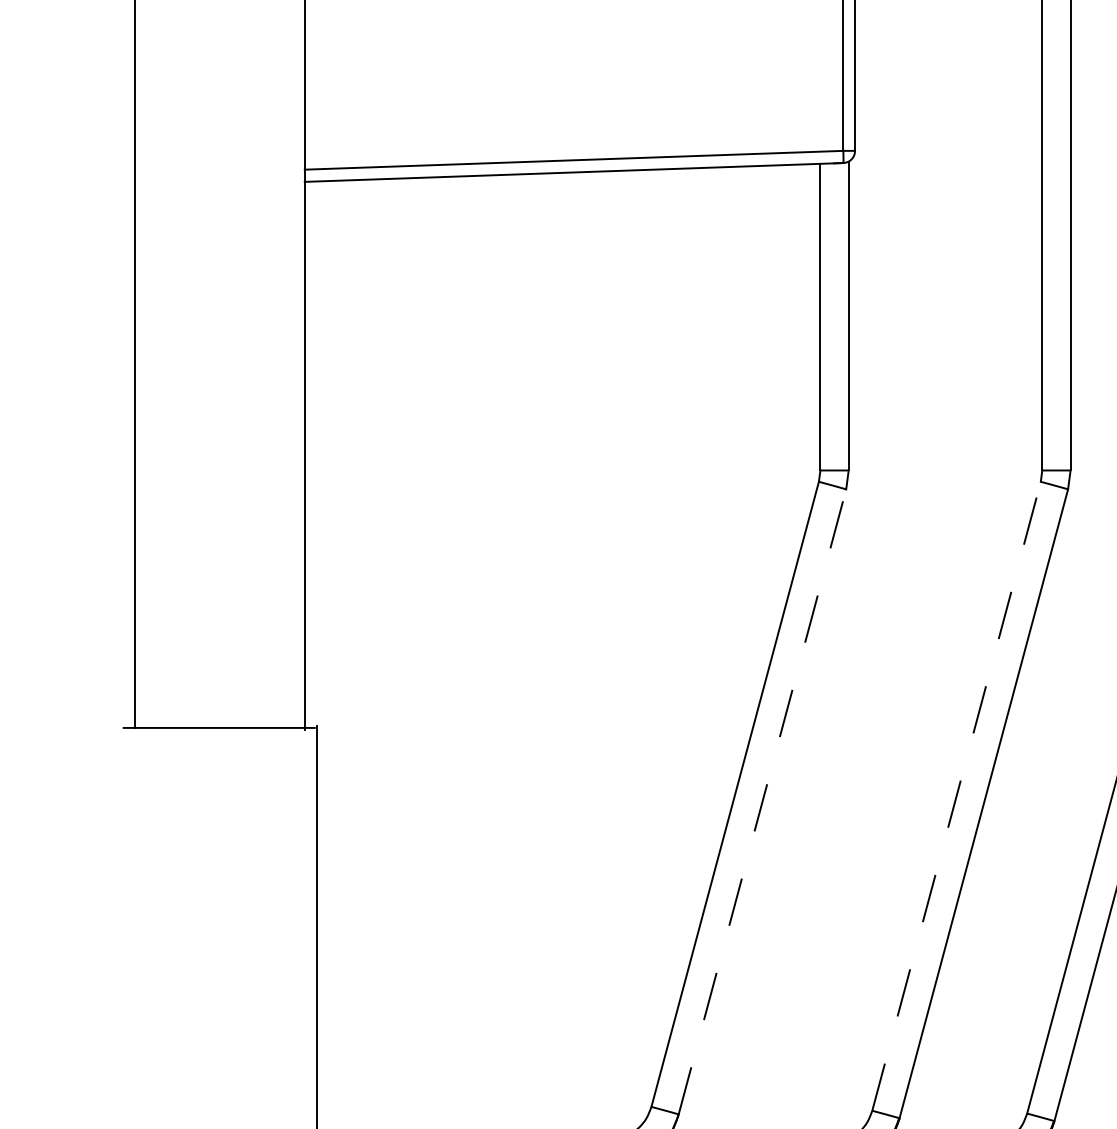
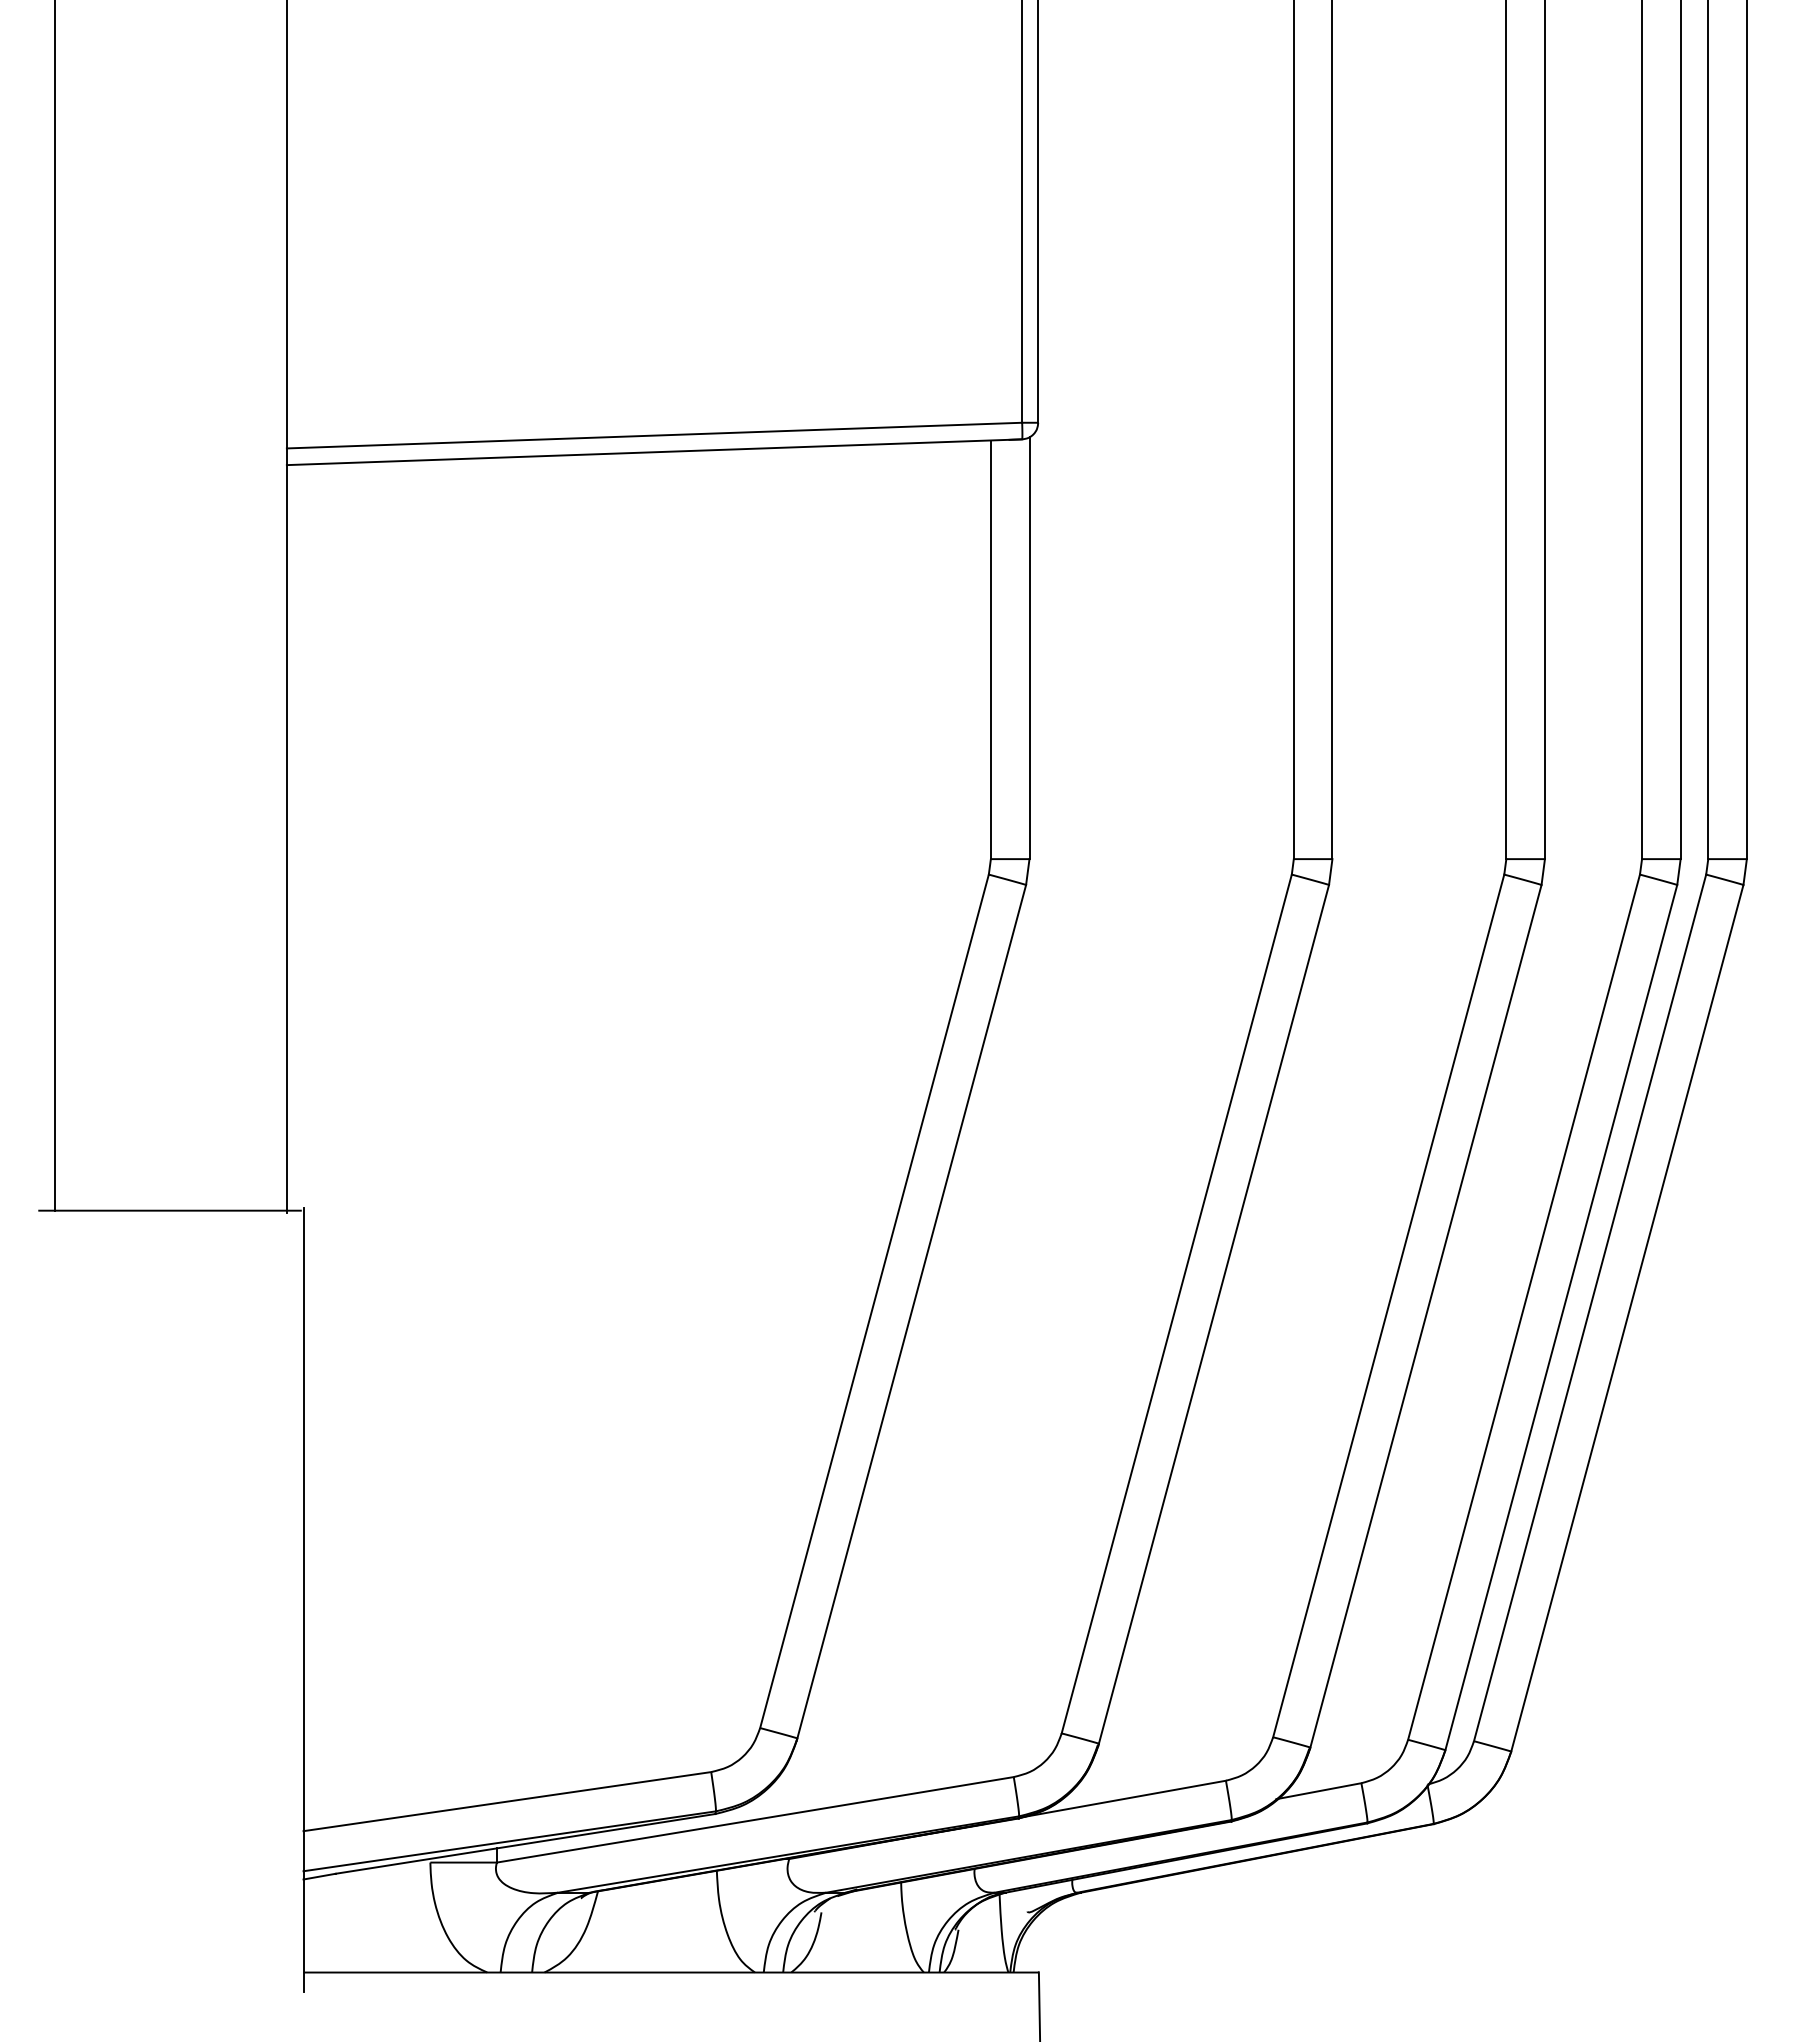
line: (956, 796) -> (1176, 1304), dashed -> solid
line: (762, 801) -> (911, 1311), dashed -> solid

